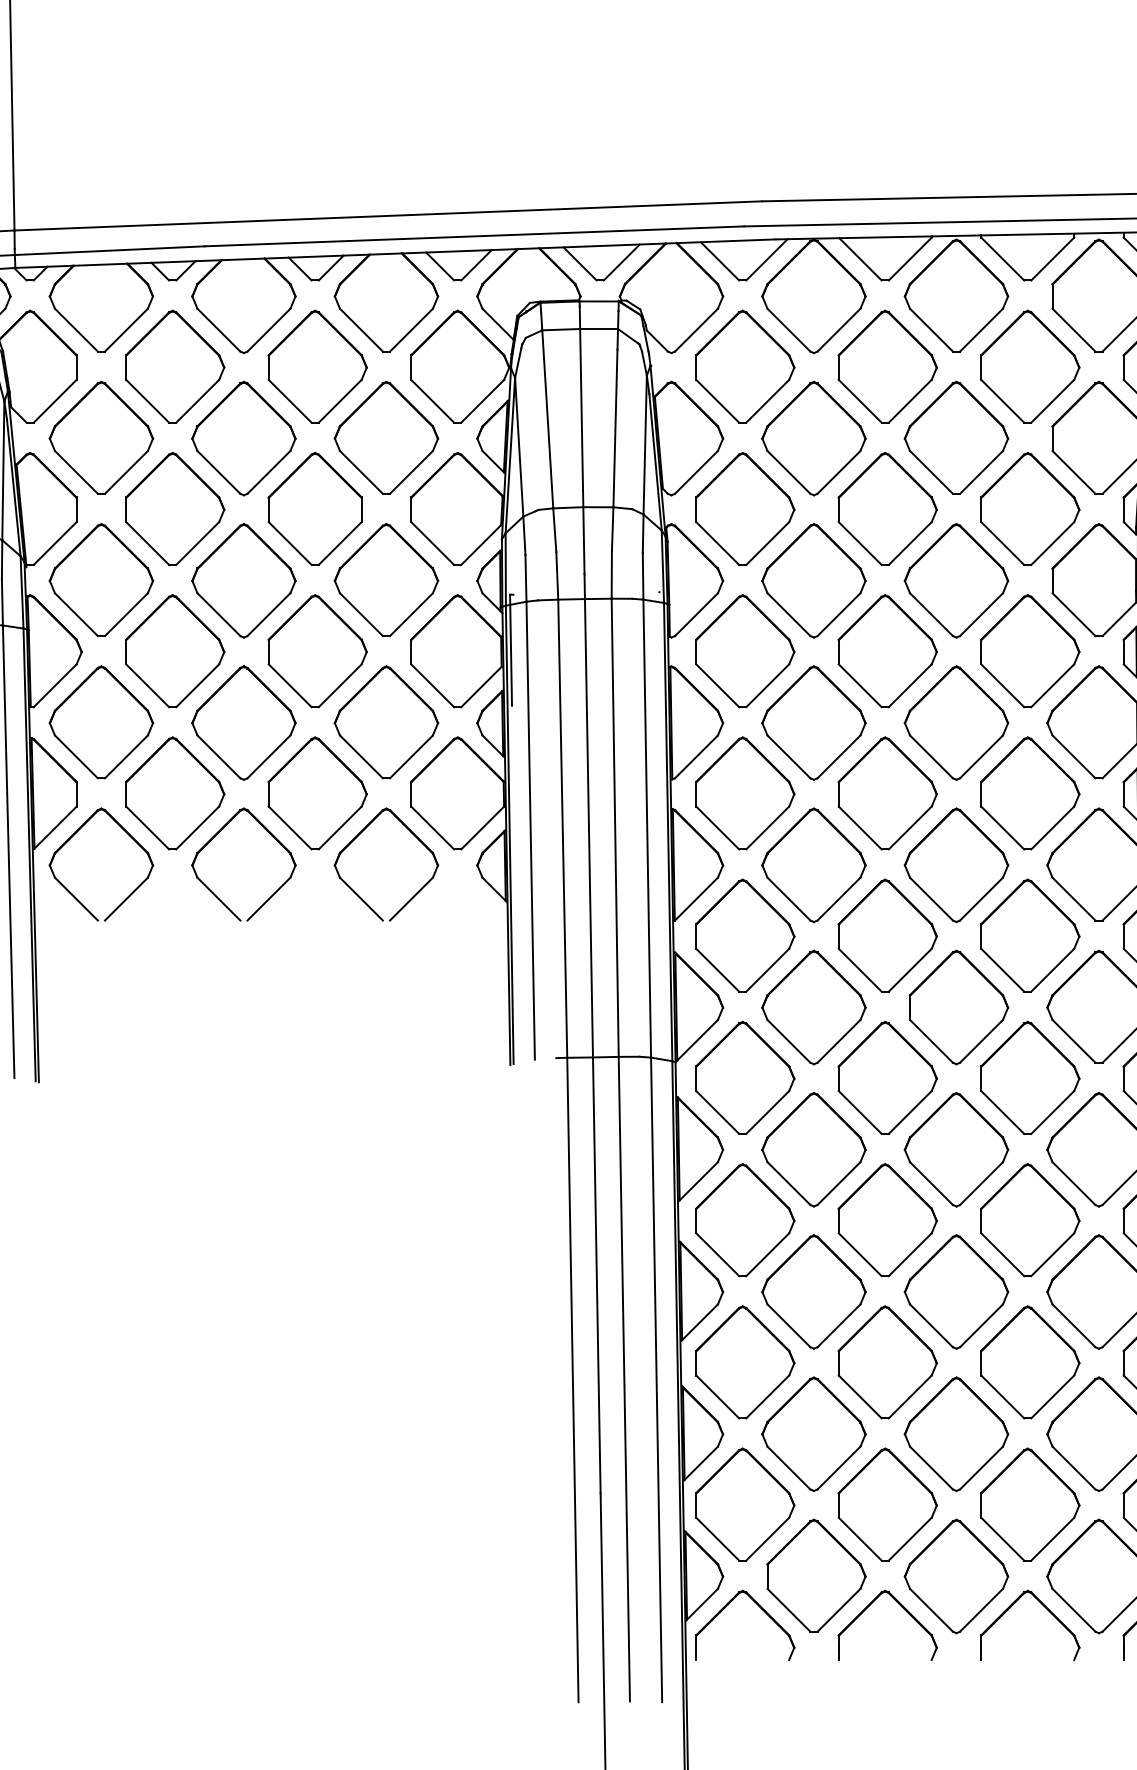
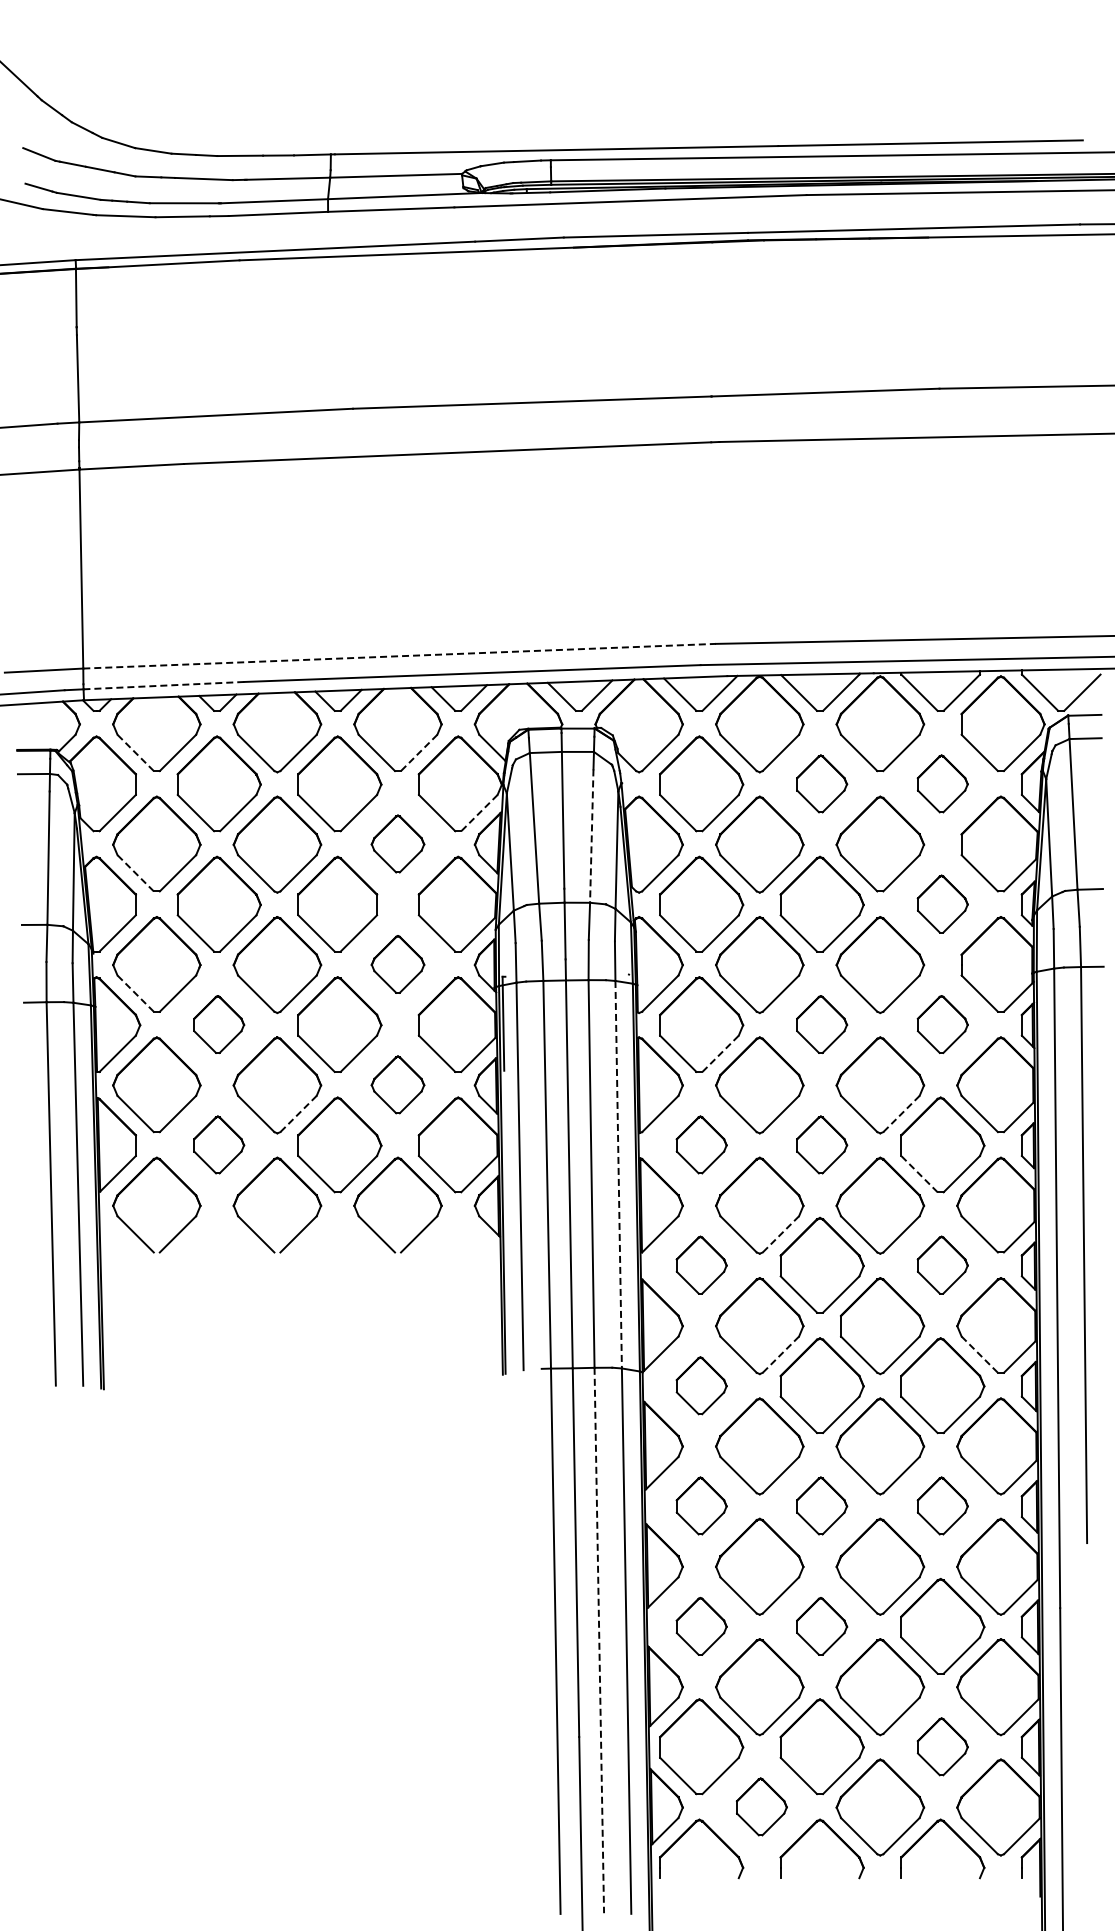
line: (388, 216) -> (399, 656), solid -> dashed
line: (109, 250) -> (163, 685), solid -> dashed
line: (76, 329) -> (135, 752), solid -> dashed
line: (411, 329) -> (419, 752), solid -> dashed
part: (886, 366) -> (821, 783), size x0.6
part: (1029, 366) -> (942, 783), size x0.6
line: (482, 401) -> (479, 813), solid -> dashed
line: (615, 428) -> (591, 836), solid -> dashed
part: (385, 437) -> (397, 843), size x0.6
line: (76, 472) -> (135, 873), solid -> dashed
part: (1029, 508) -> (942, 903), size x0.6
part: (385, 580) -> (397, 964), size x0.6
line: (76, 614) -> (135, 993), solid -> dashed
part: (174, 651) -> (218, 1024), size x0.6
part: (886, 651) -> (821, 1024), size x0.6
part: (1029, 651) -> (942, 1024), size x0.6
line: (767, 685) -> (720, 1053), solid -> dashed
part: (385, 722) -> (397, 1084), size x0.6
line: (268, 756) -> (298, 1113), solid -> dashed
line: (981, 756) -> (901, 1113), solid -> dashed
part: (174, 792) -> (218, 1144), size x0.6
part: (745, 792) -> (701, 1144), size x0.6
part: (886, 792) -> (821, 1144), size x0.6
line: (647, 828) -> (618, 1174), solid -> dashed
line: (1002, 828) -> (919, 1174), solid -> dashed
line: (838, 899) -> (780, 1234), solid -> dashed
part: (745, 934) -> (701, 1264), size x0.6
part: (1029, 934) -> (942, 1264), size x0.6
line: (838, 1041) -> (780, 1354), solid -> dashed
line: (1073, 1041) -> (979, 1354), solid -> dashed
part: (745, 1077) -> (701, 1385), size x0.6
part: (745, 1219) -> (701, 1505), size x0.6
part: (886, 1219) -> (821, 1505), size x0.6
part: (1029, 1219) -> (942, 1505), size x0.6
part: (745, 1362) -> (701, 1626), size x0.6
part: (886, 1362) -> (821, 1626), size x0.6
line: (624, 1379) -> (599, 1640), solid -> dashed
part: (1029, 1504) -> (942, 1746), size x0.6
part: (816, 1575) -> (761, 1806), size x0.6

